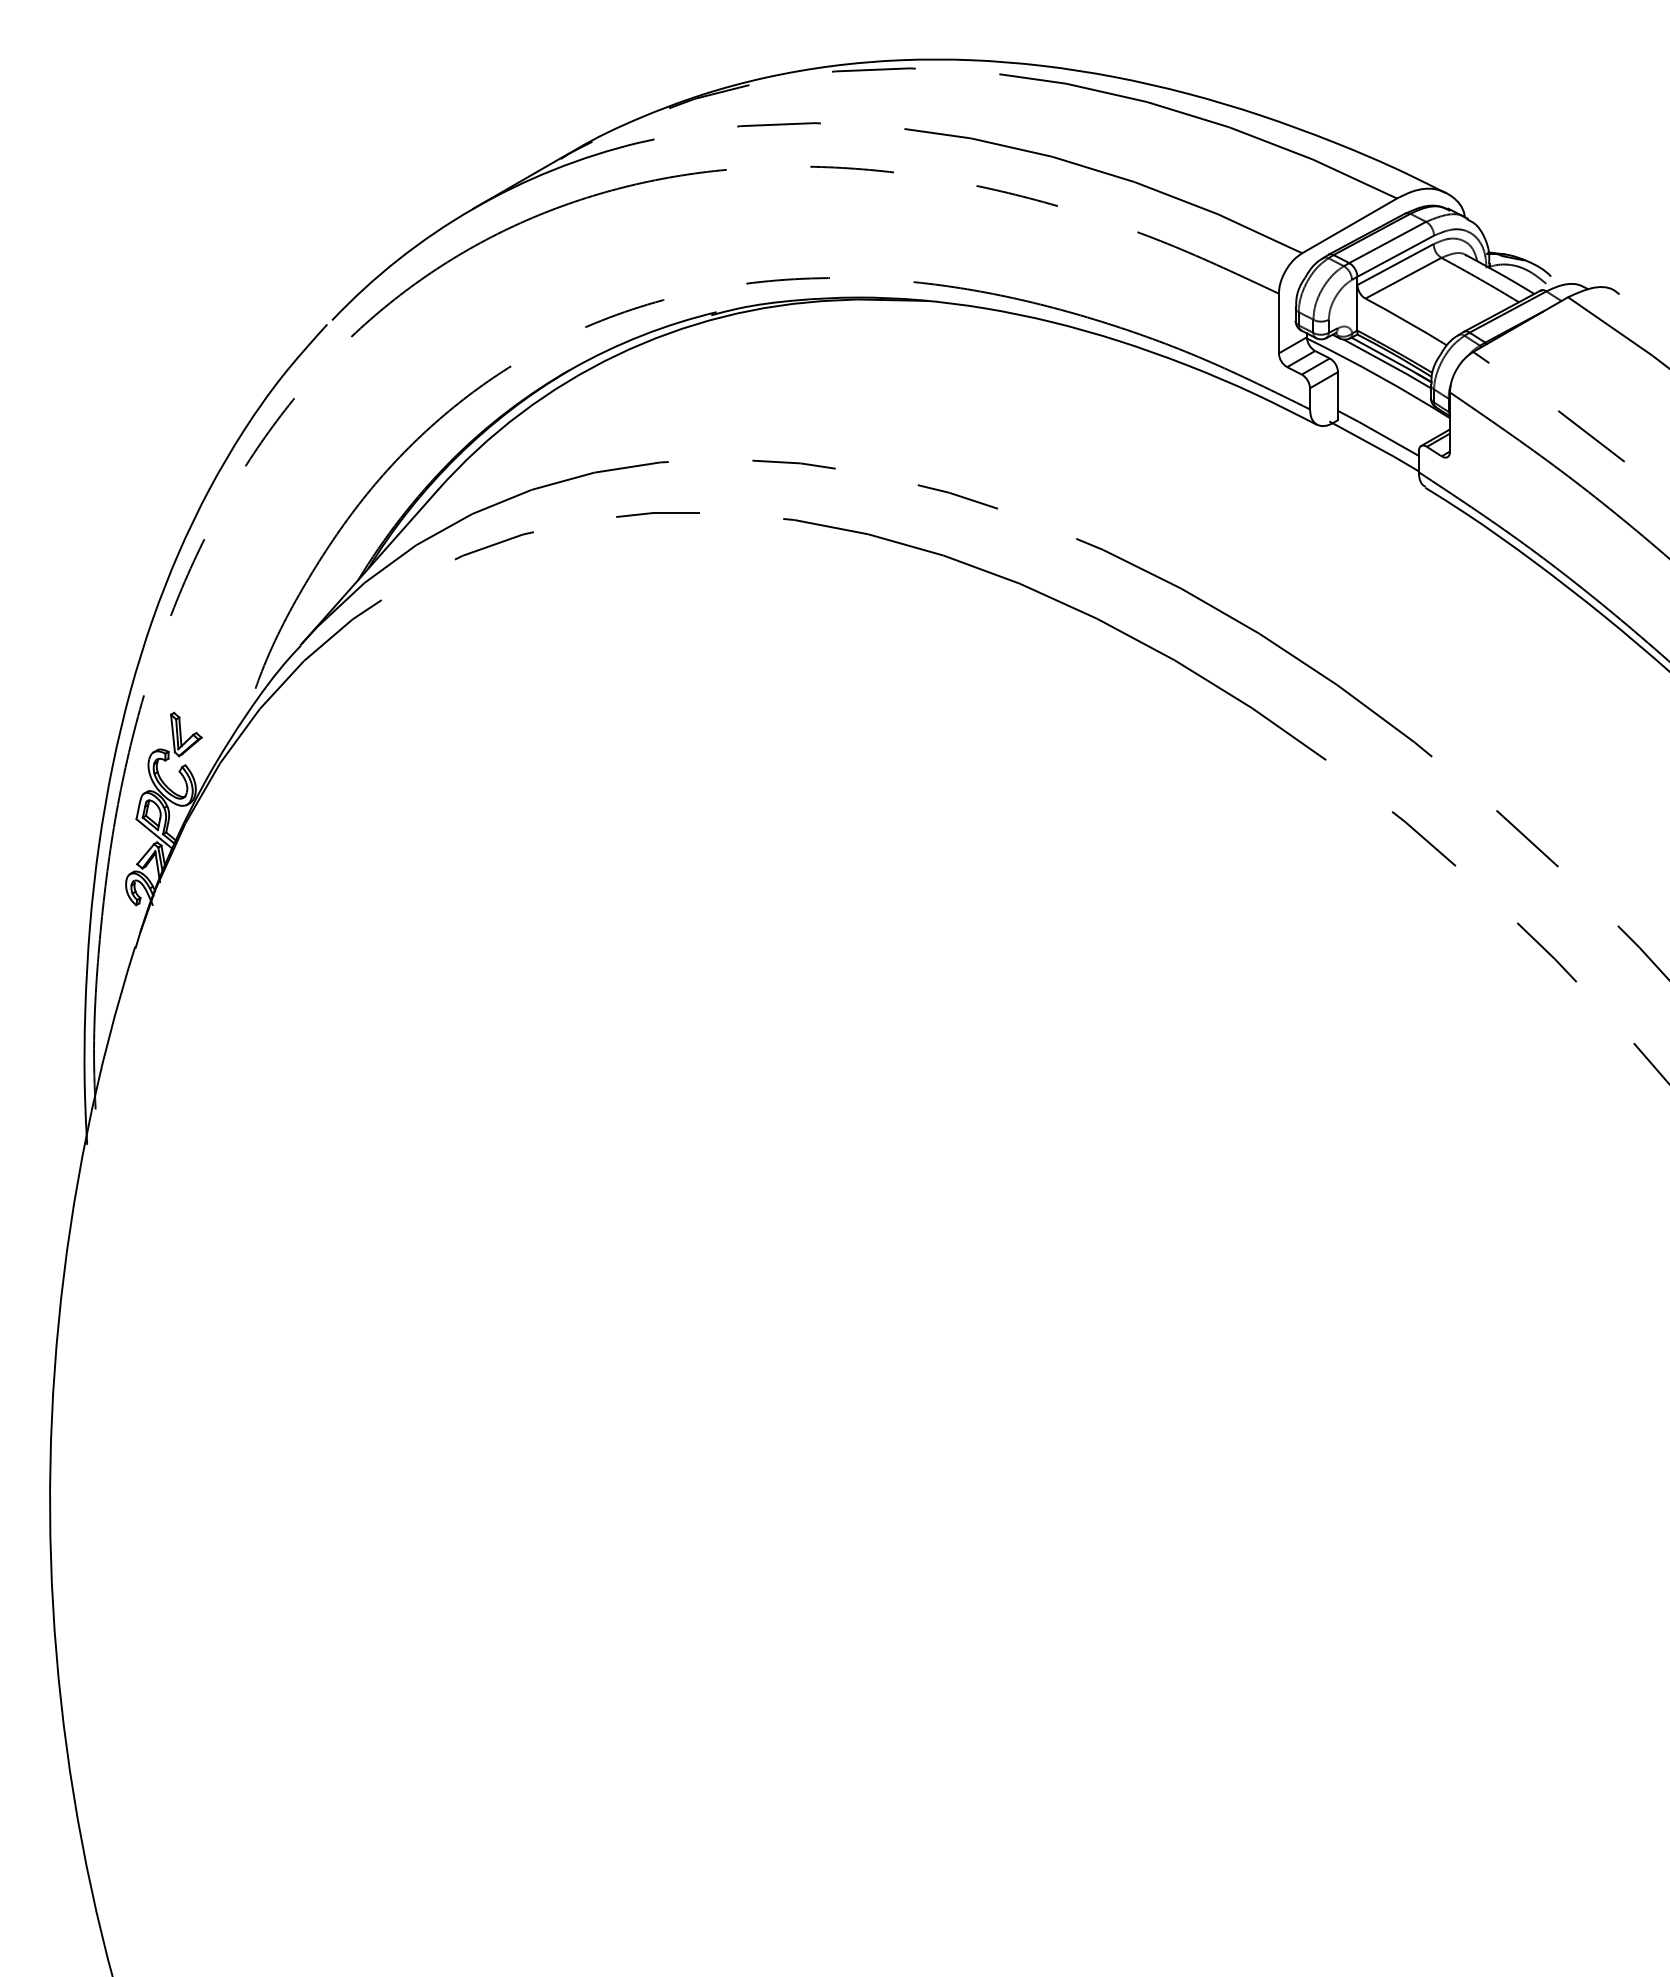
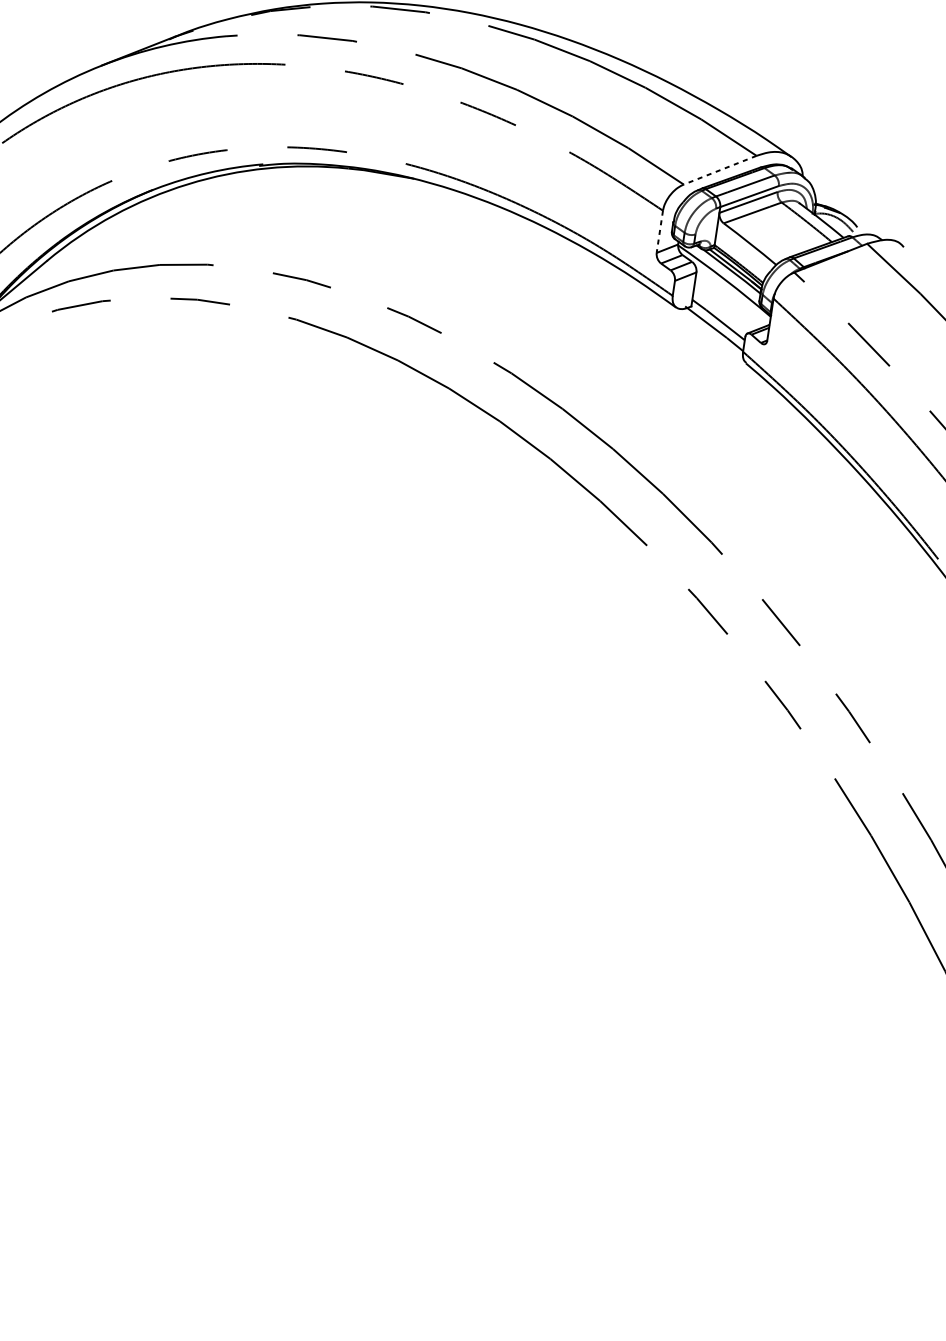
line: (1349, 225) -> (720, 169), solid -> dashed
line: (1278, 323) -> (659, 231), solid -> dashed

